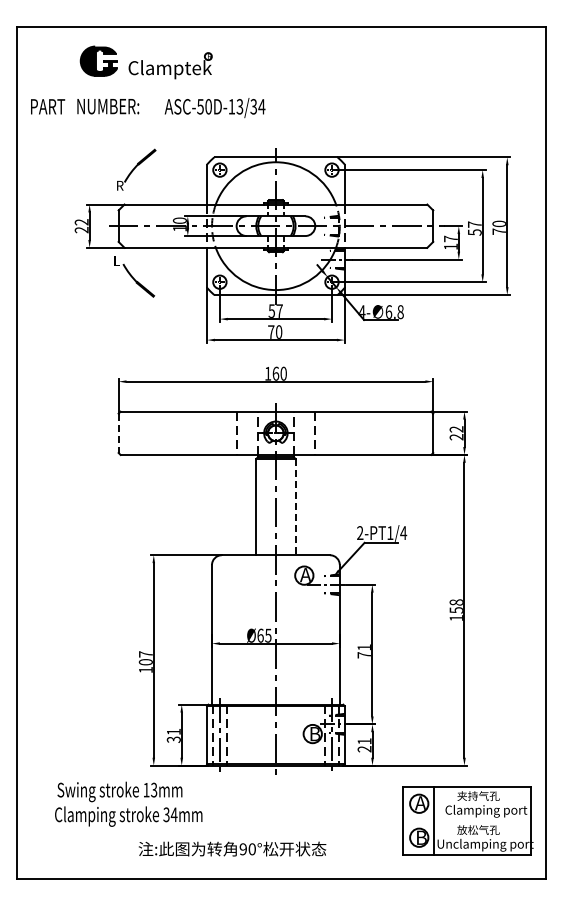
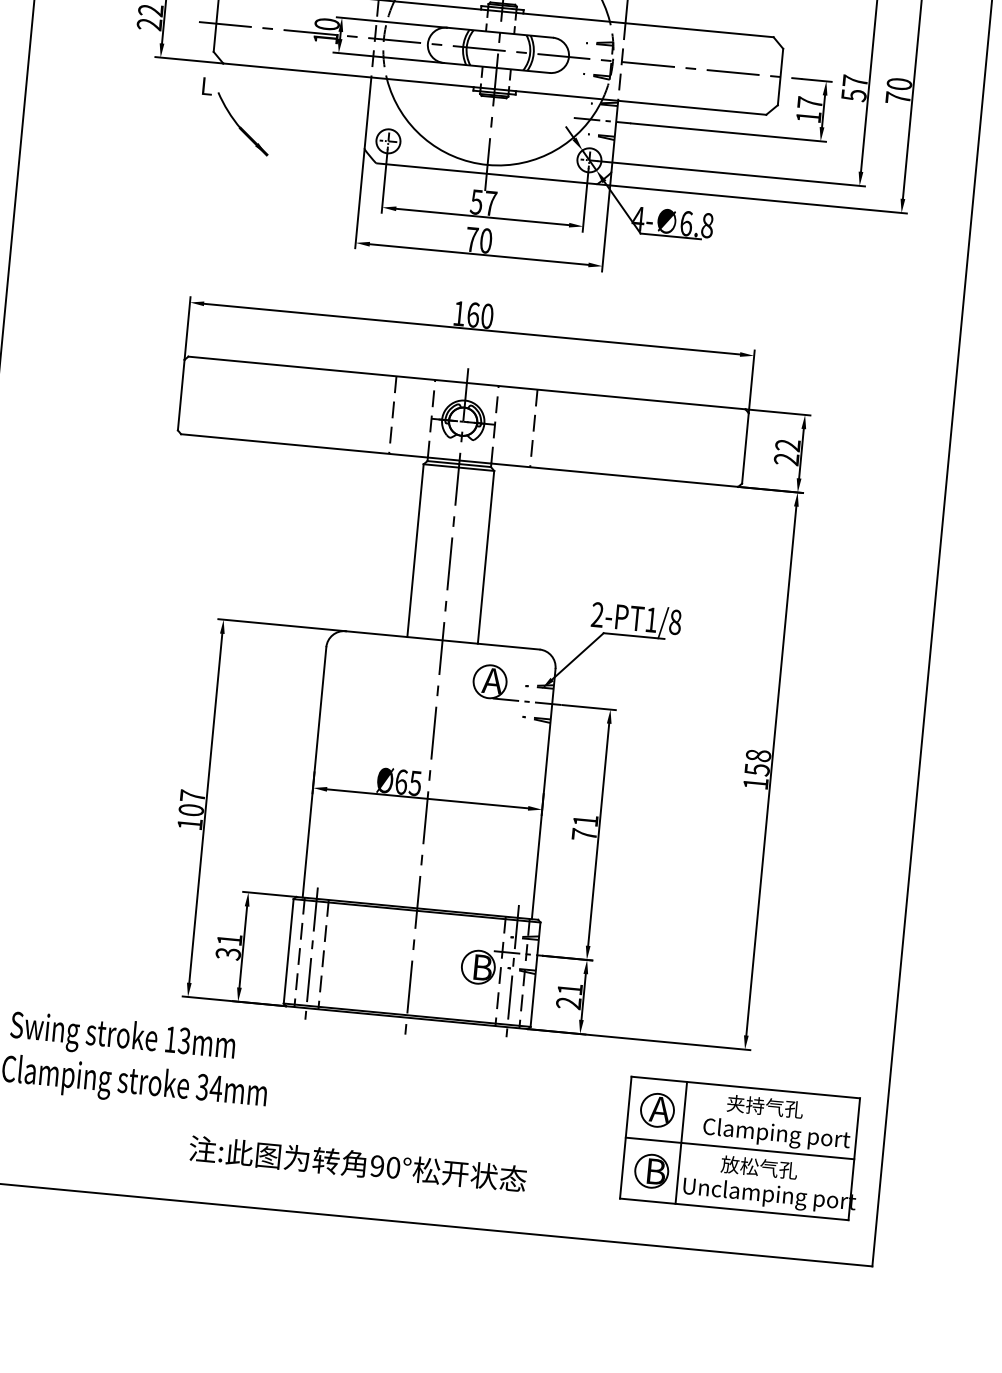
line: (118, 433) -> (180, 395), dashed -> solid
line: (295, 507) -> (485, 558), dashed -> solid
text: (403, 533) -> (675, 623), 2-PT1/4 -> 2-PT1/8
line: (466, 820) -> (739, 1148), added
text: (232, 848) -> (358, 1162), moved

